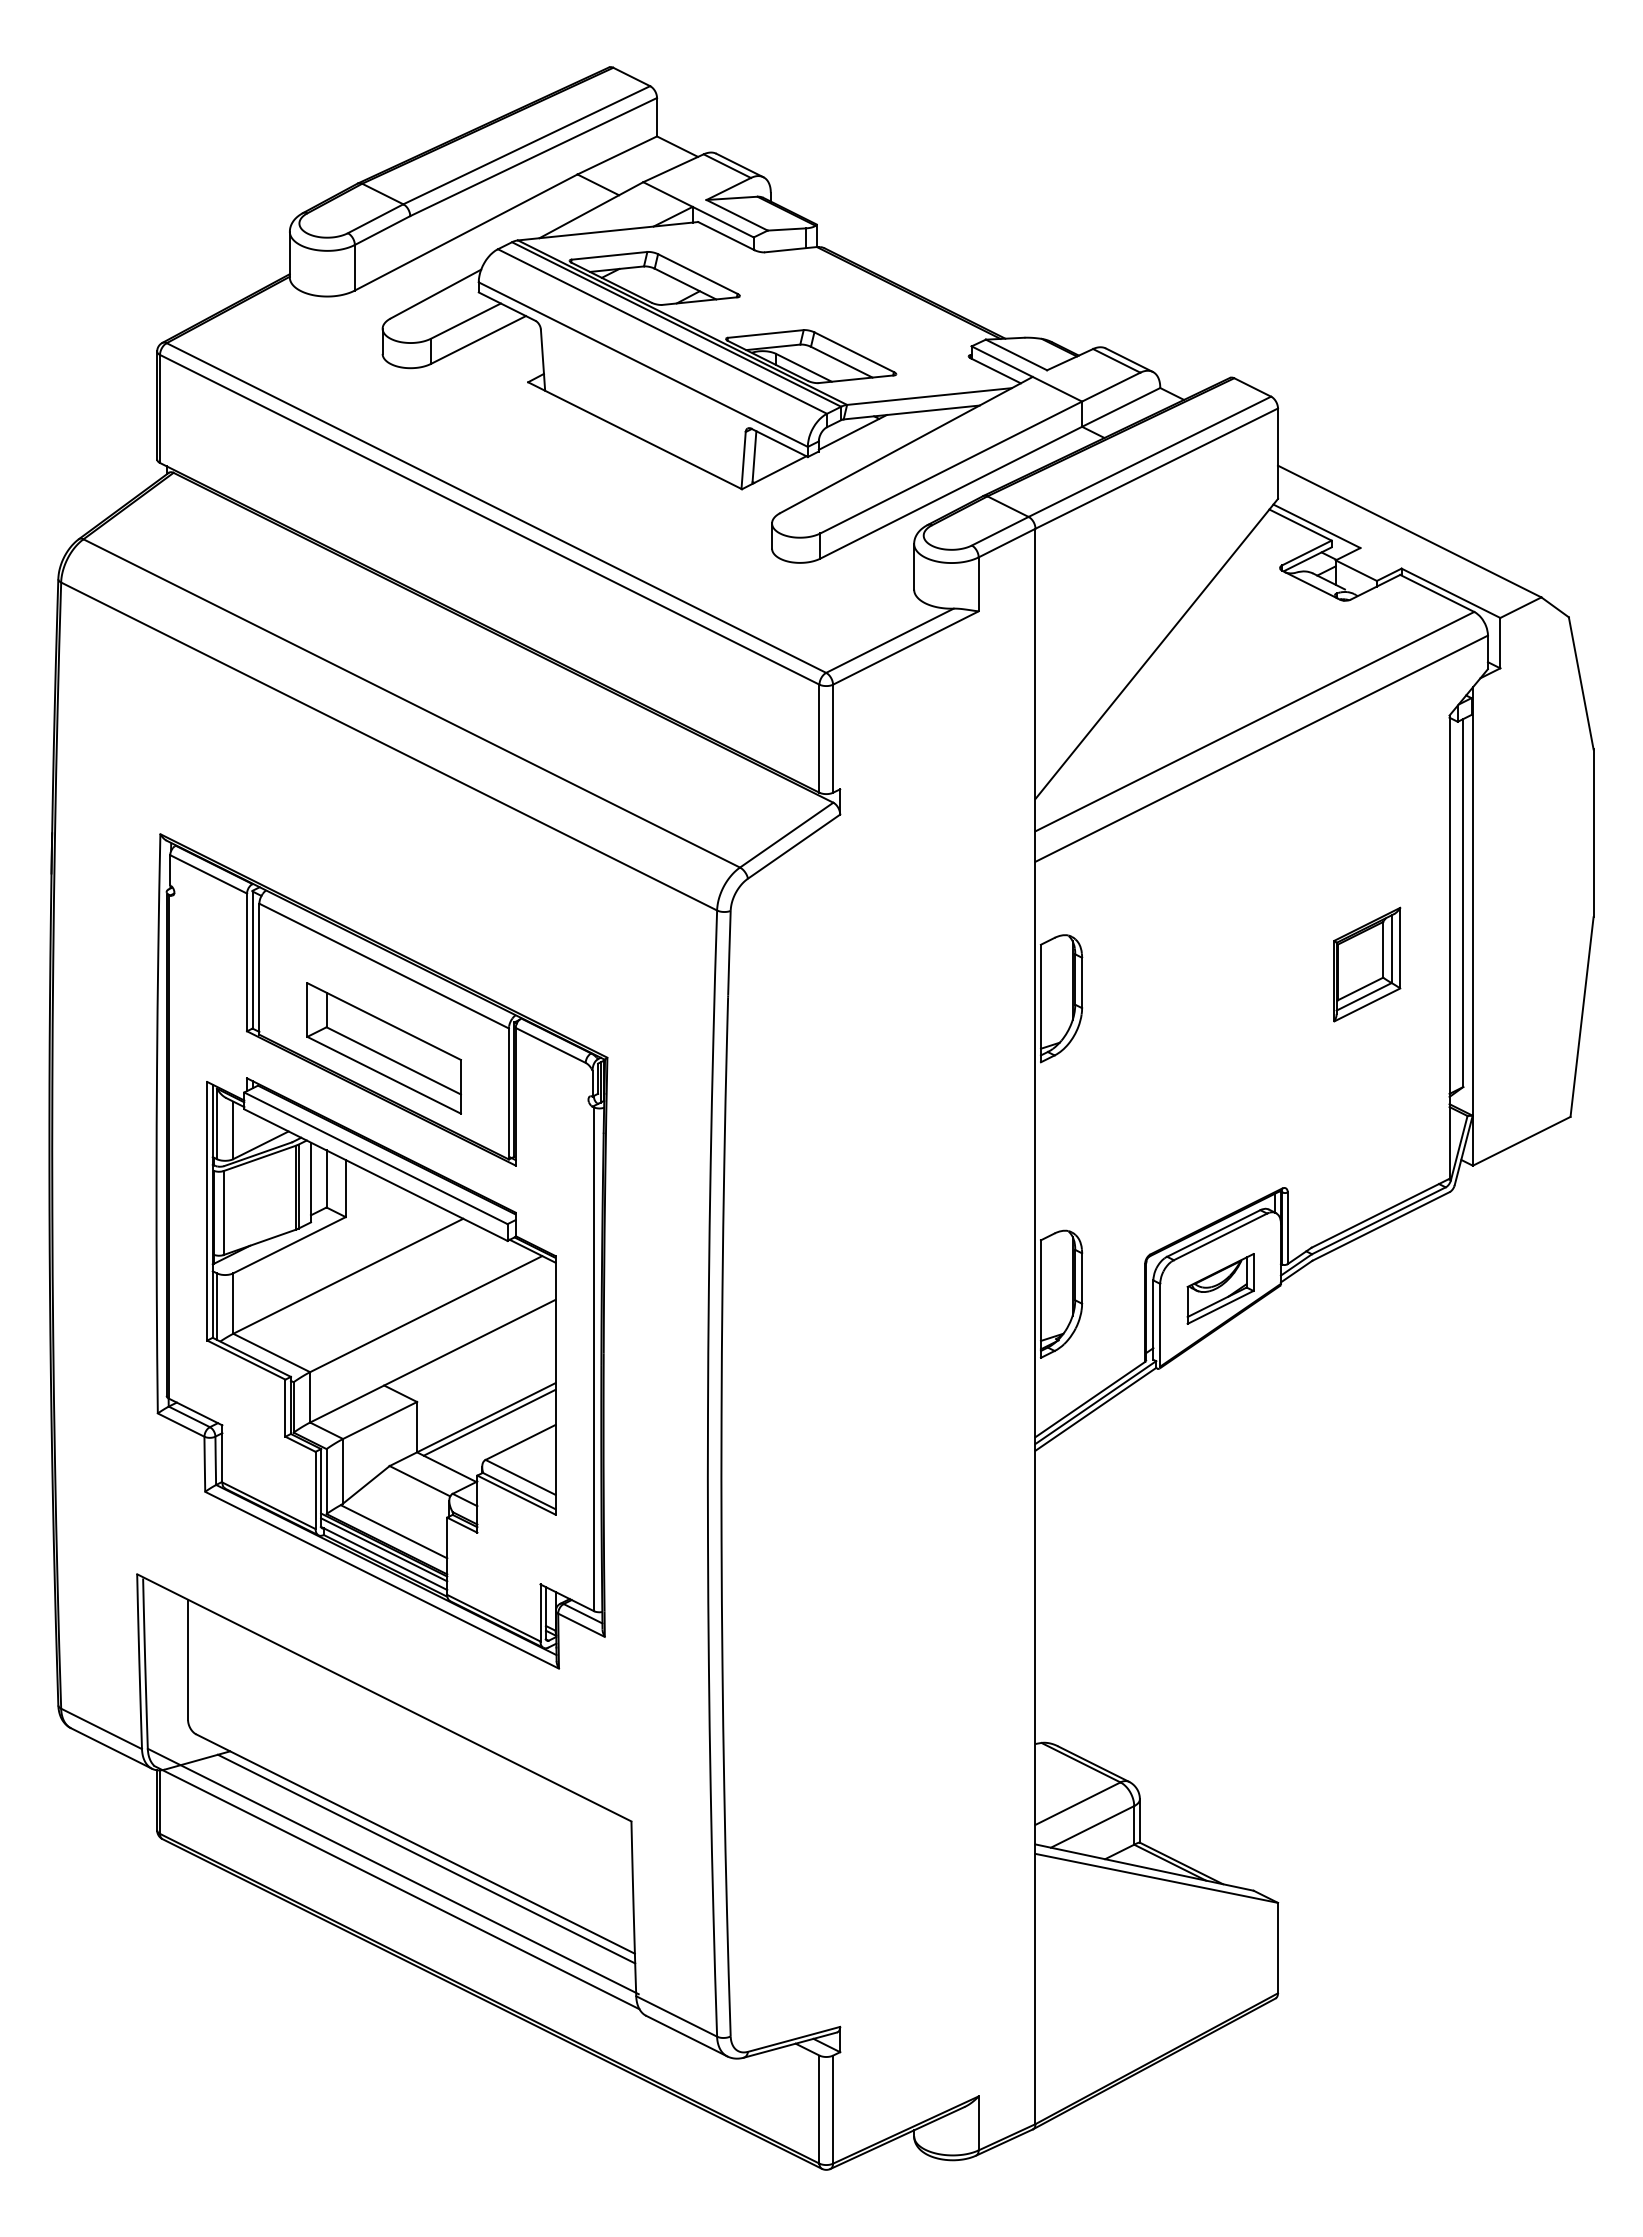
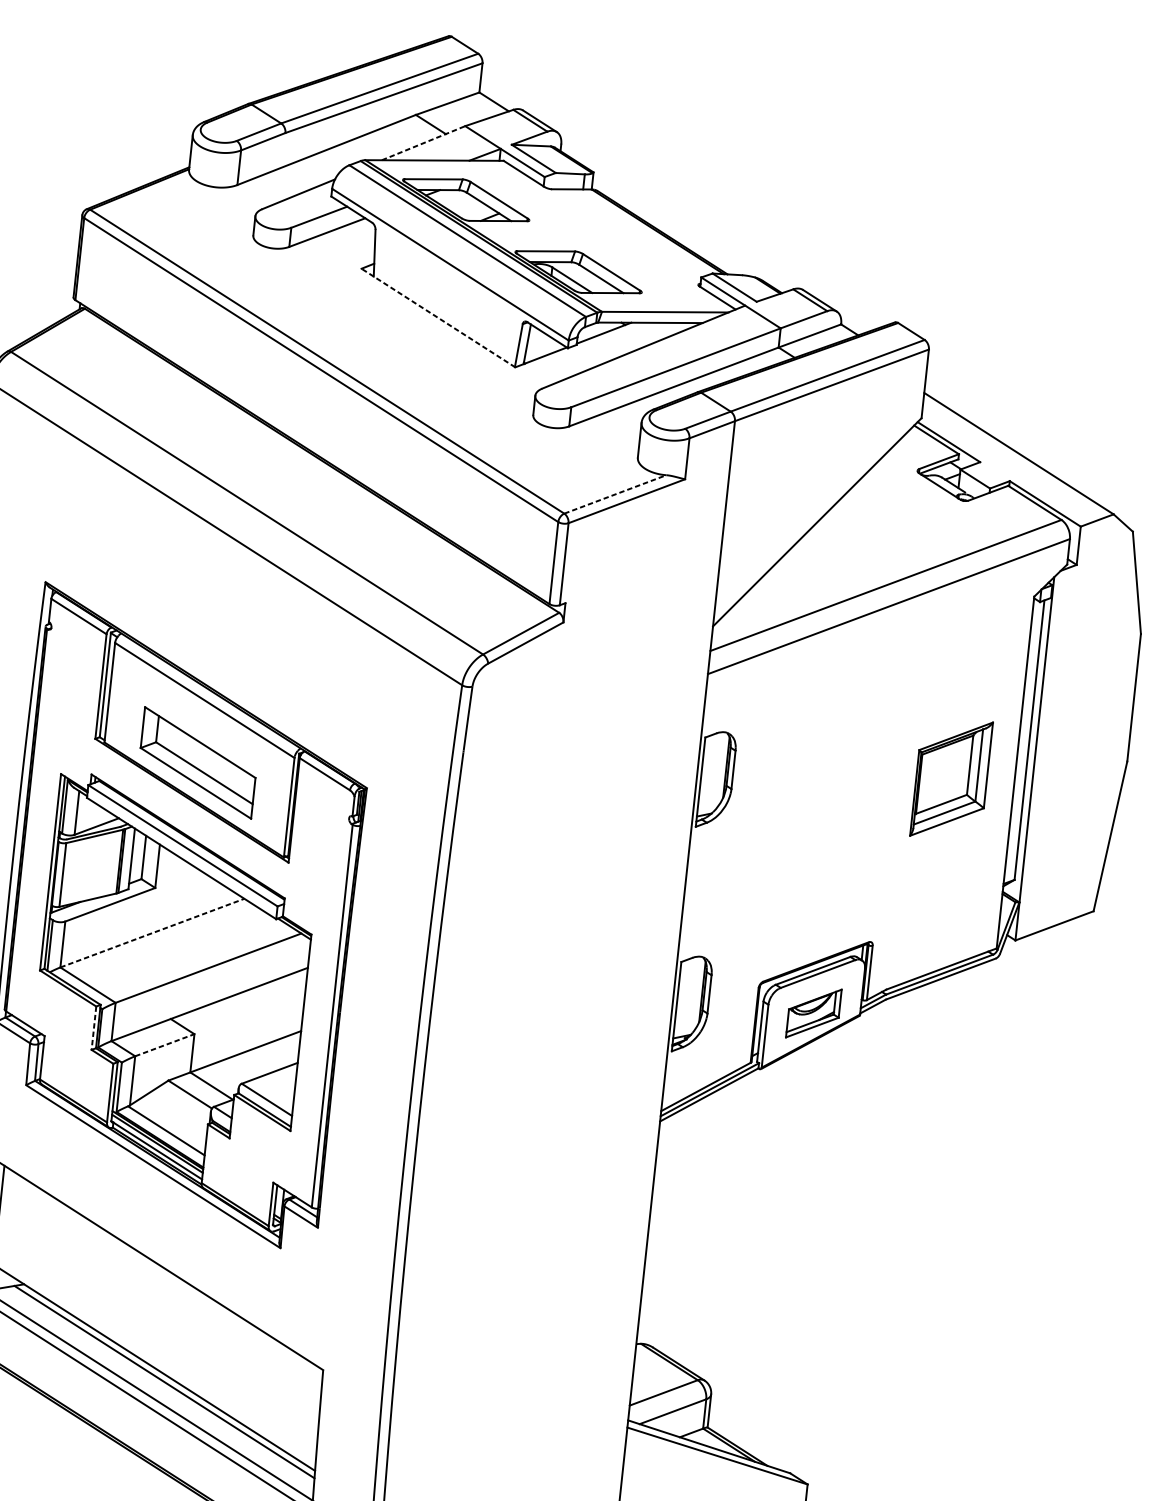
line: (591, 210) -> (423, 143), solid -> dashed
line: (635, 435) -> (438, 317), solid -> dashed
line: (890, 640) -> (615, 494), solid -> dashed
part: (1367, 964) -> (951, 779), size x1.4
line: (348, 1276) -> (152, 933), solid -> dashed
line: (285, 1408) -> (93, 1028), solid -> dashed
line: (380, 1420) -> (165, 1045), solid -> dashed
line: (489, 1422) -> (247, 1055), removed

